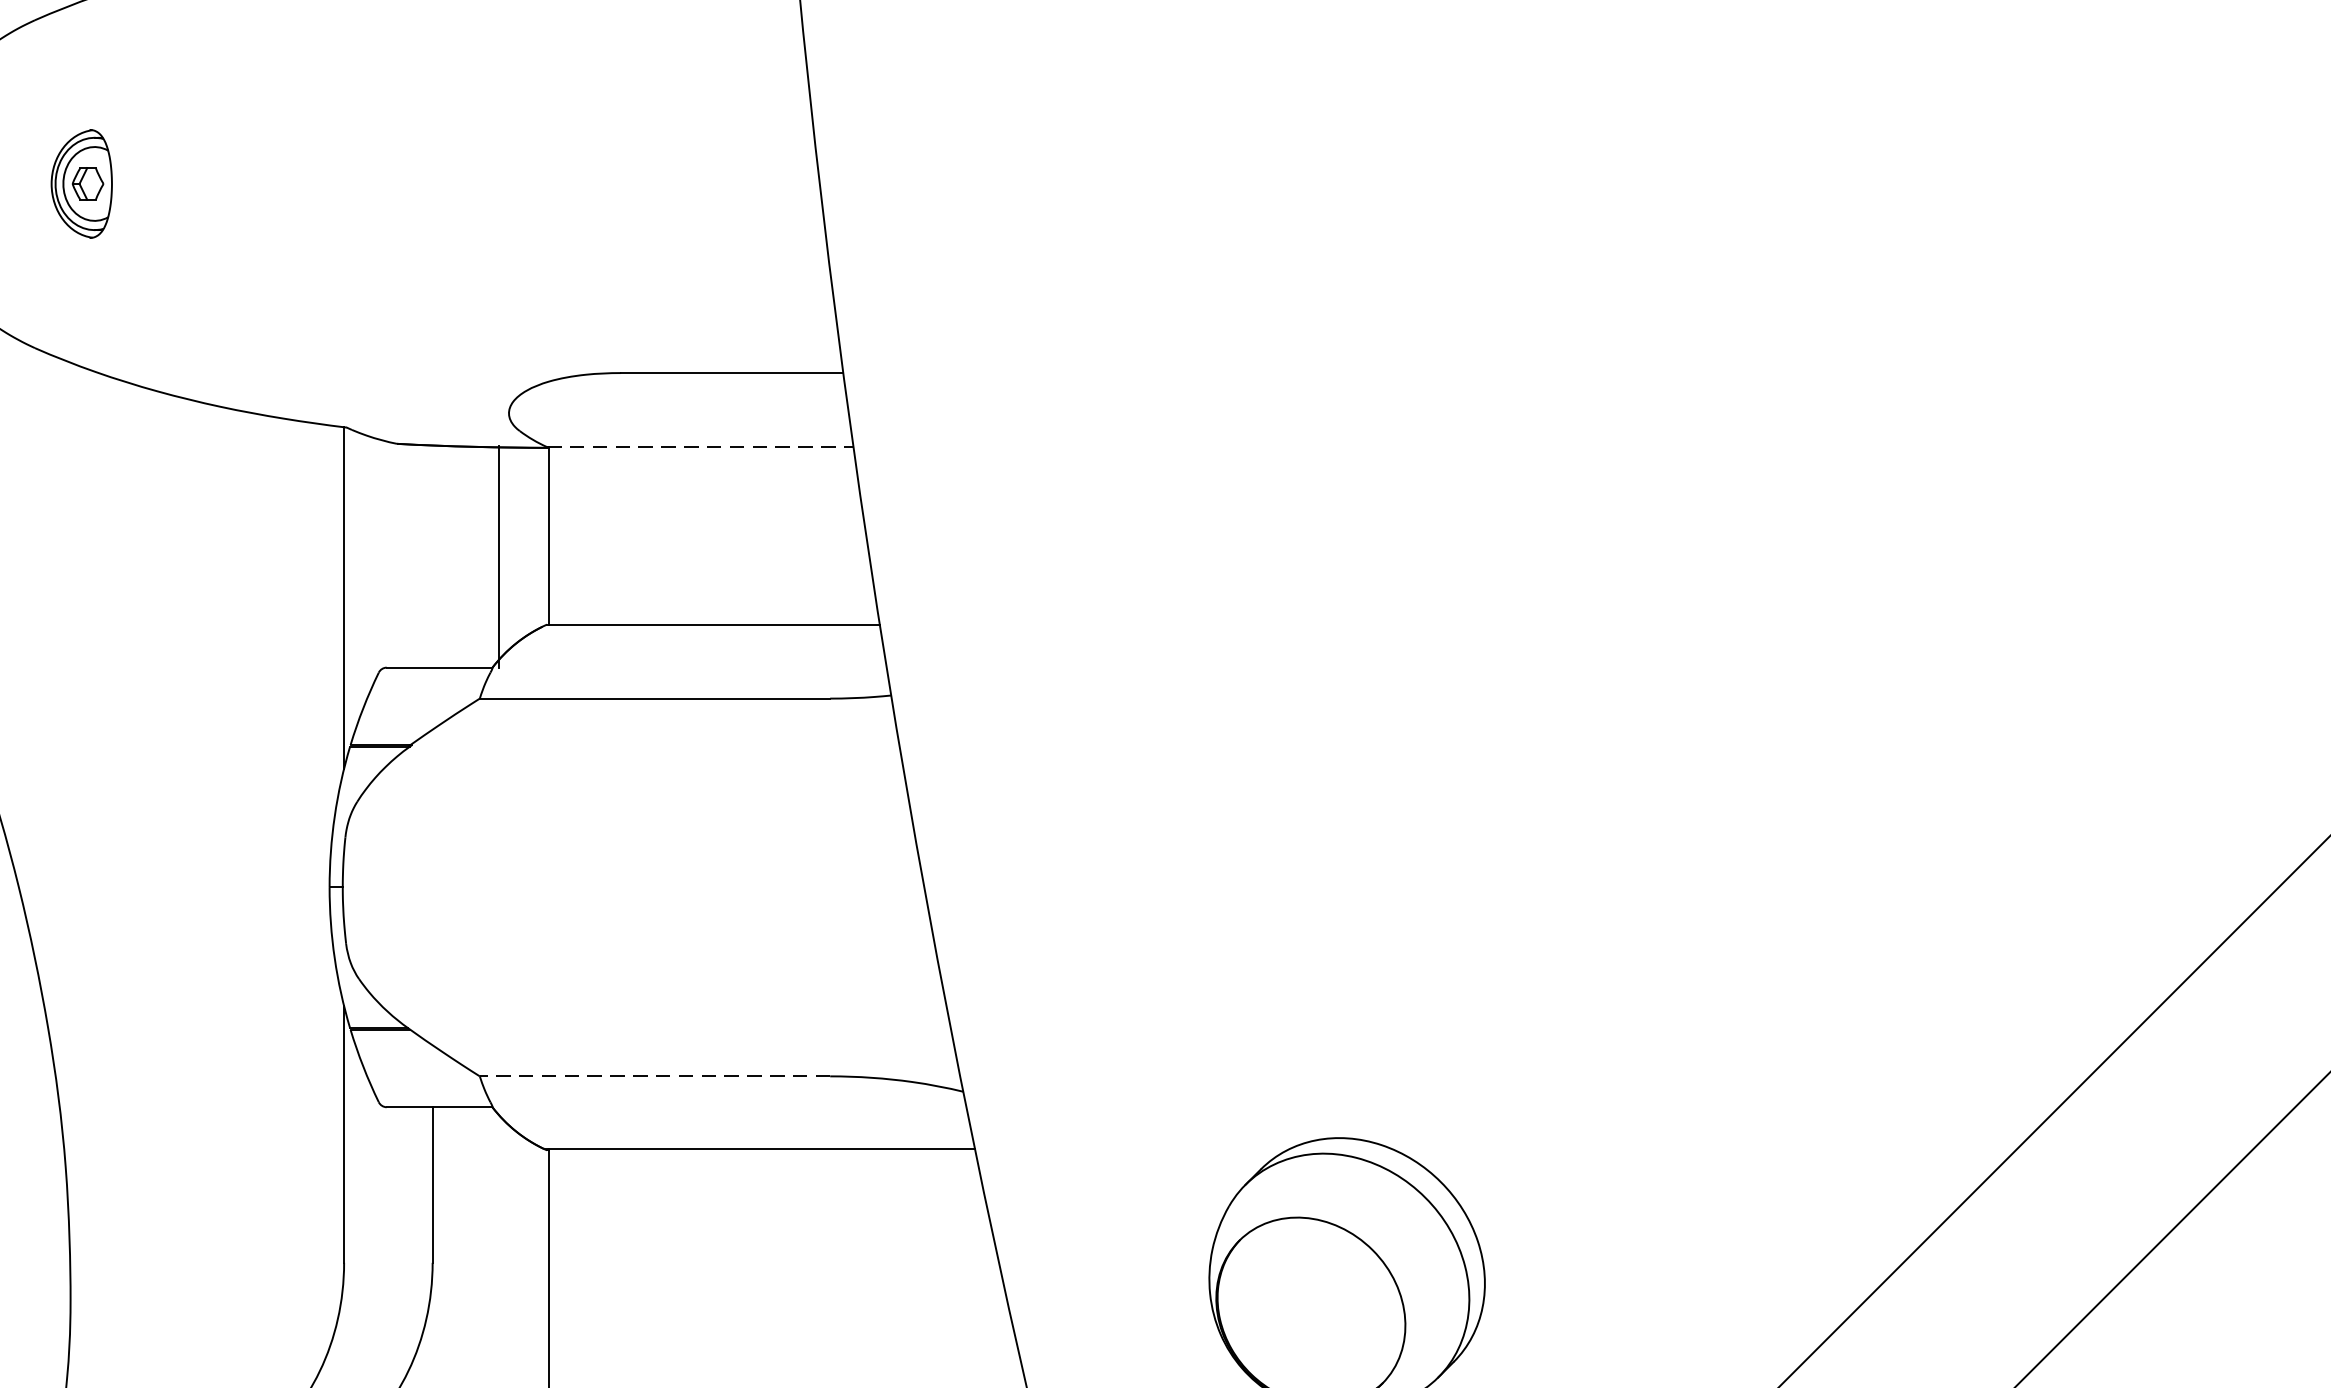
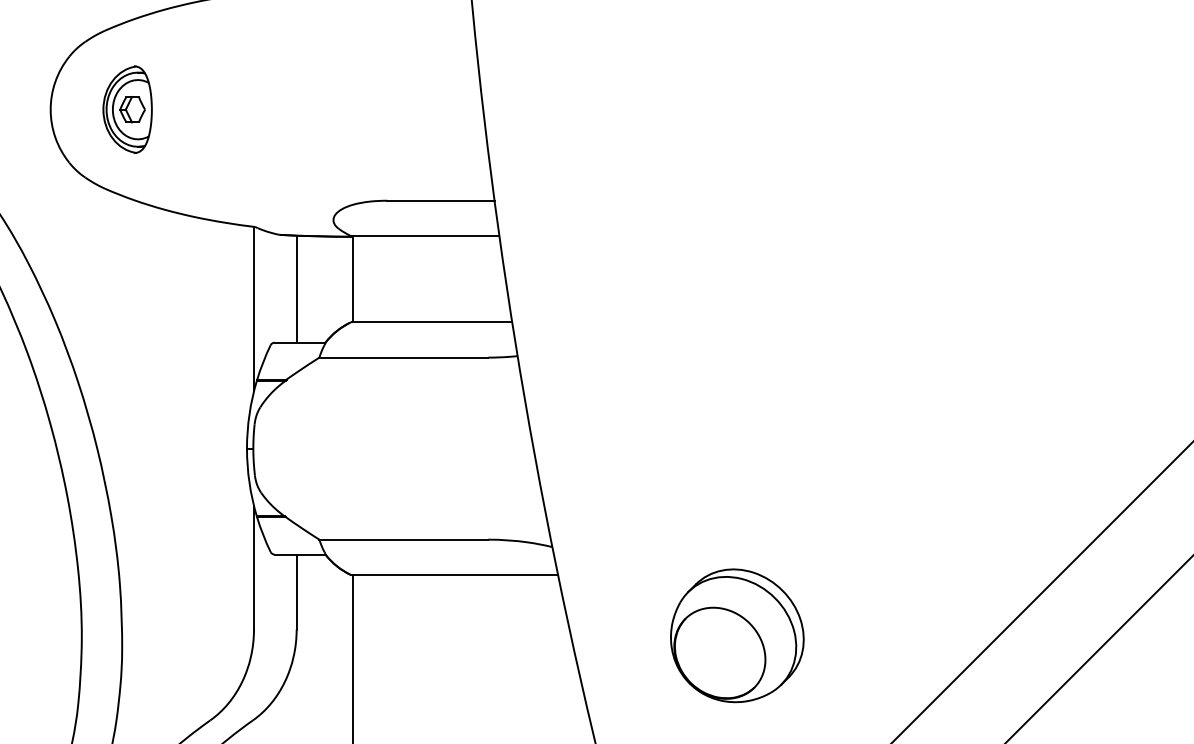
part: (81, 183) -> (127, 109), size x1.67
line: (699, 447) -> (425, 236), dashed -> solid
line: (498, 555) -> (296, 288), moved
line: (654, 1076) -> (403, 539), dashed -> solid

